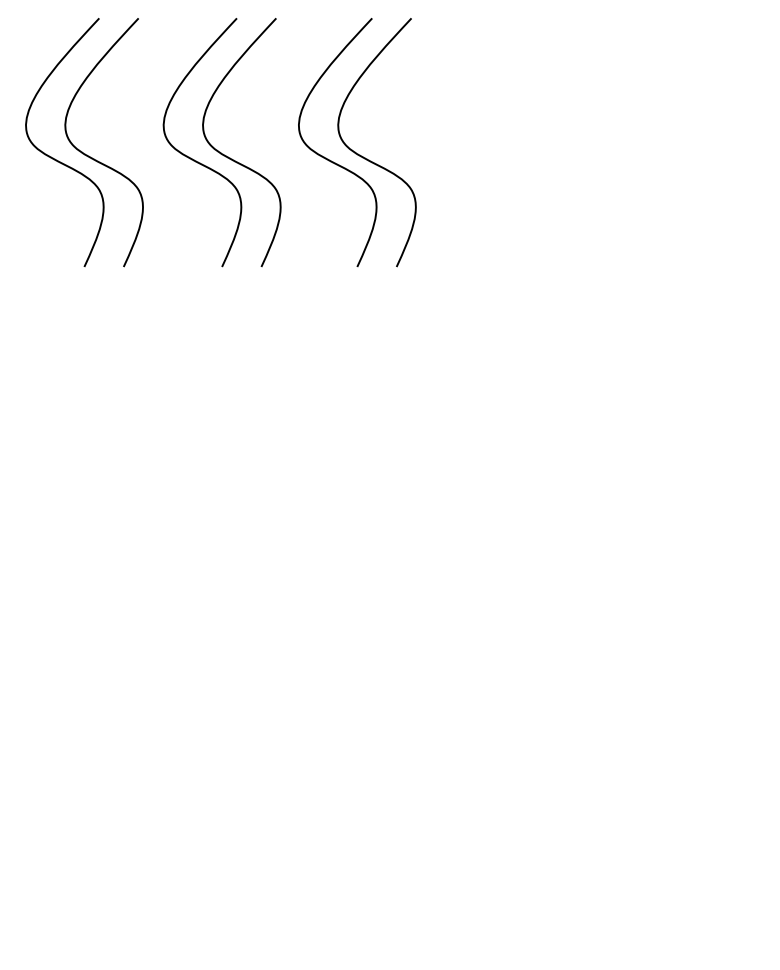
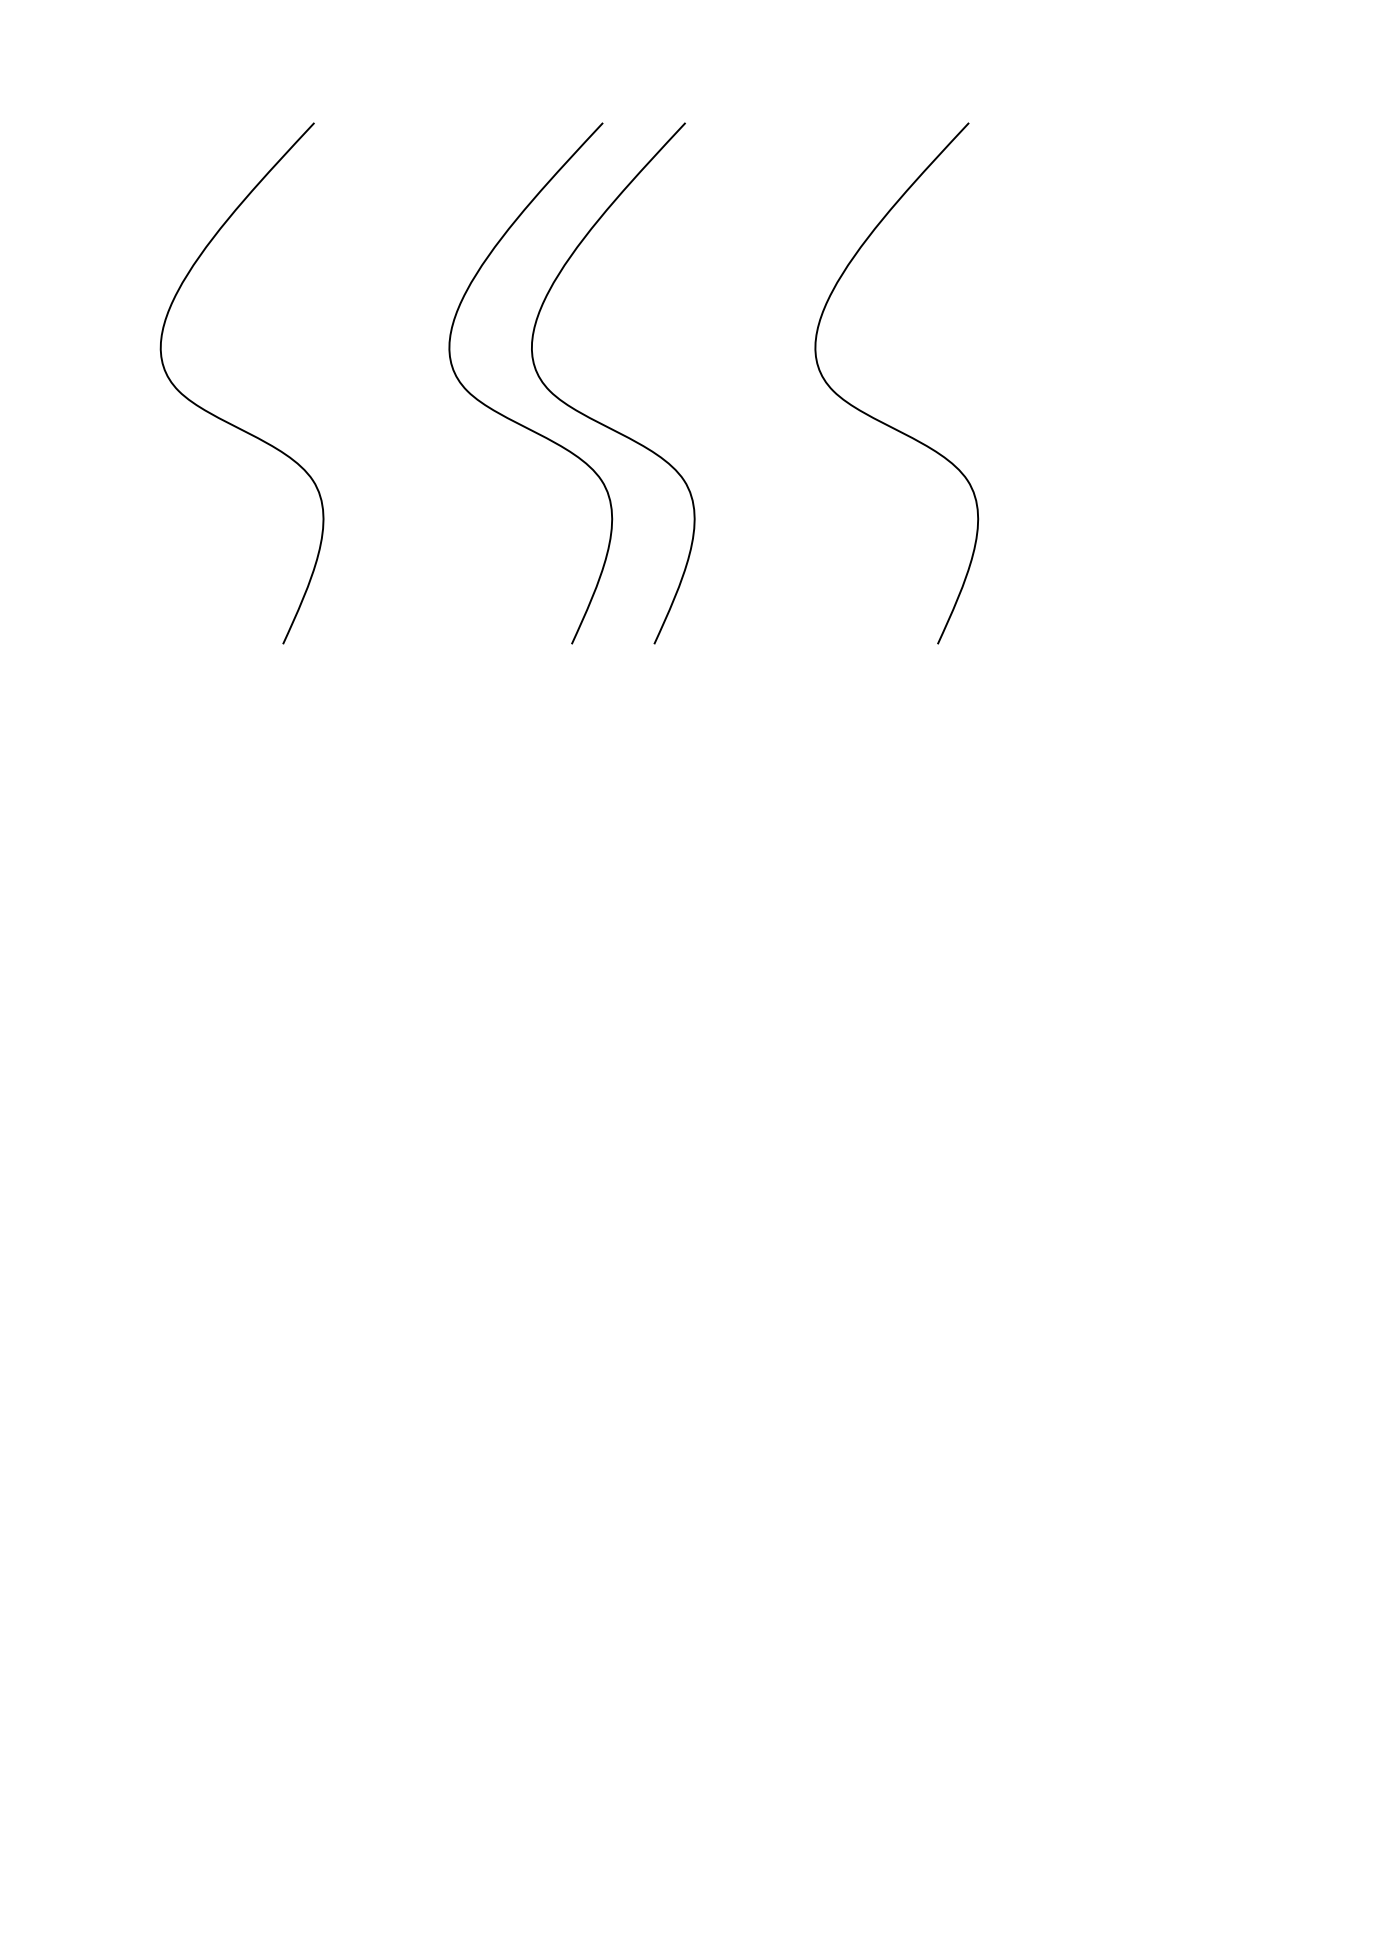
curve: (326, 157) -> (790, 414), removed
curve: (94, 158) -> (304, 416), removed

